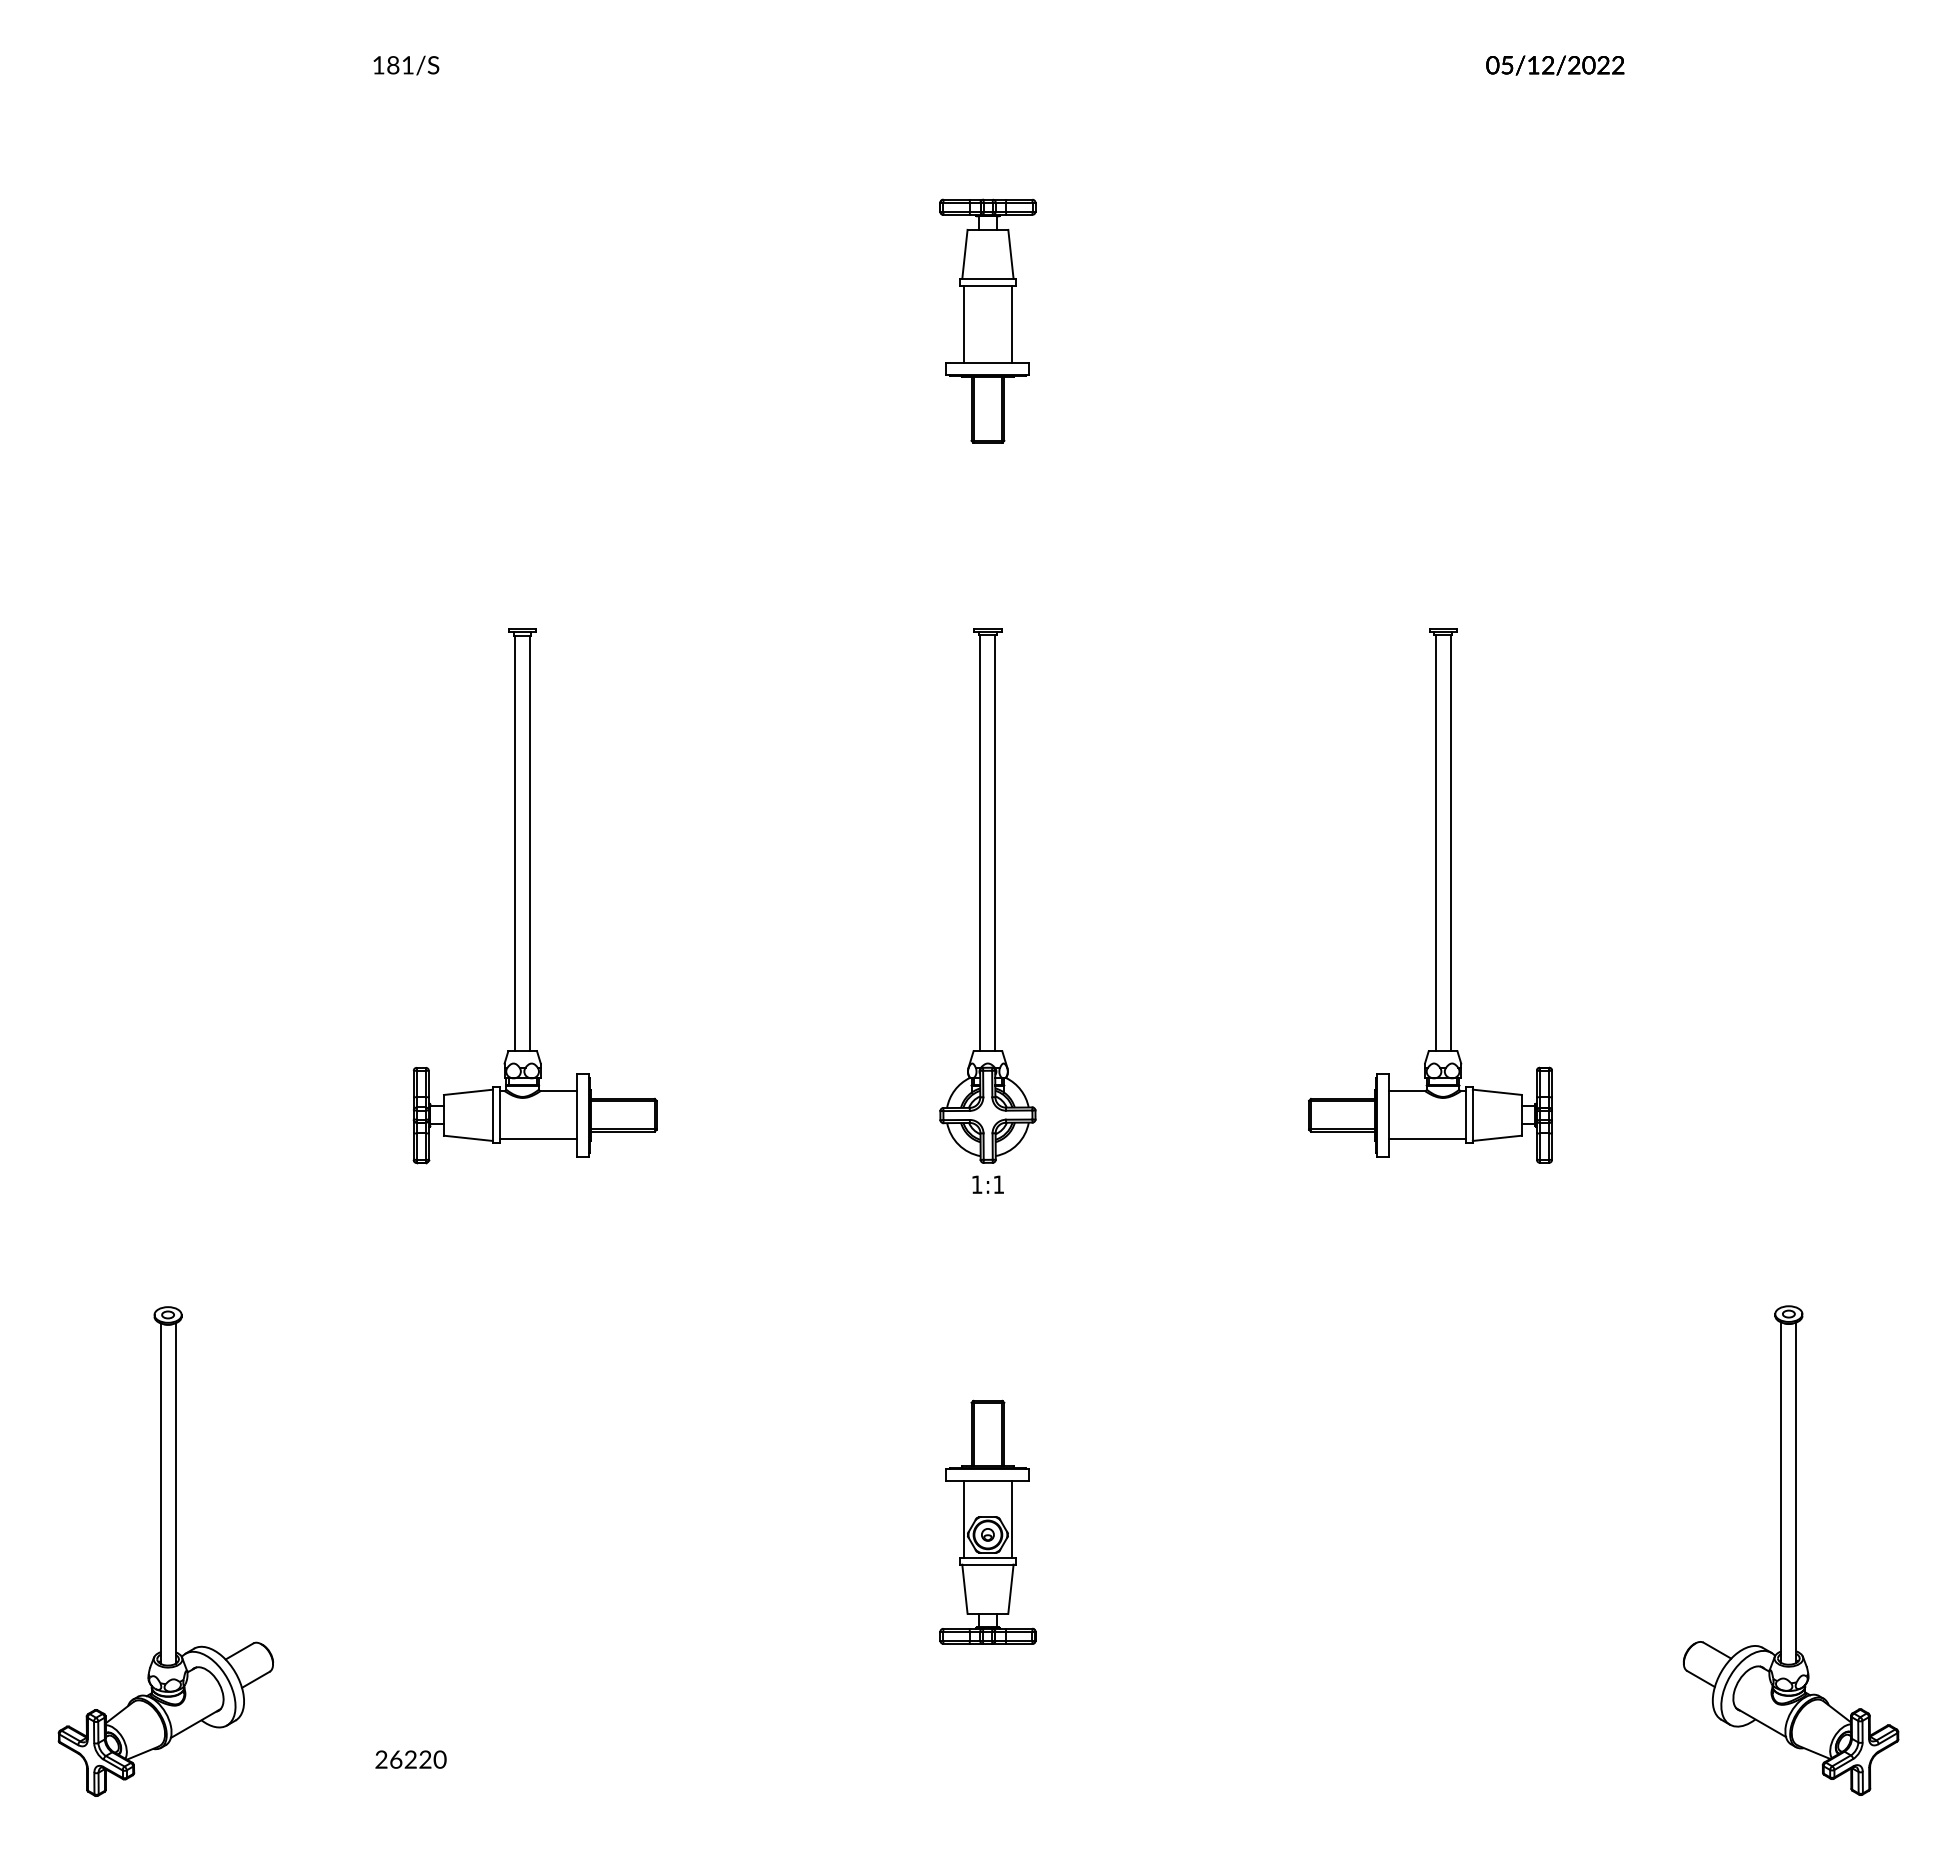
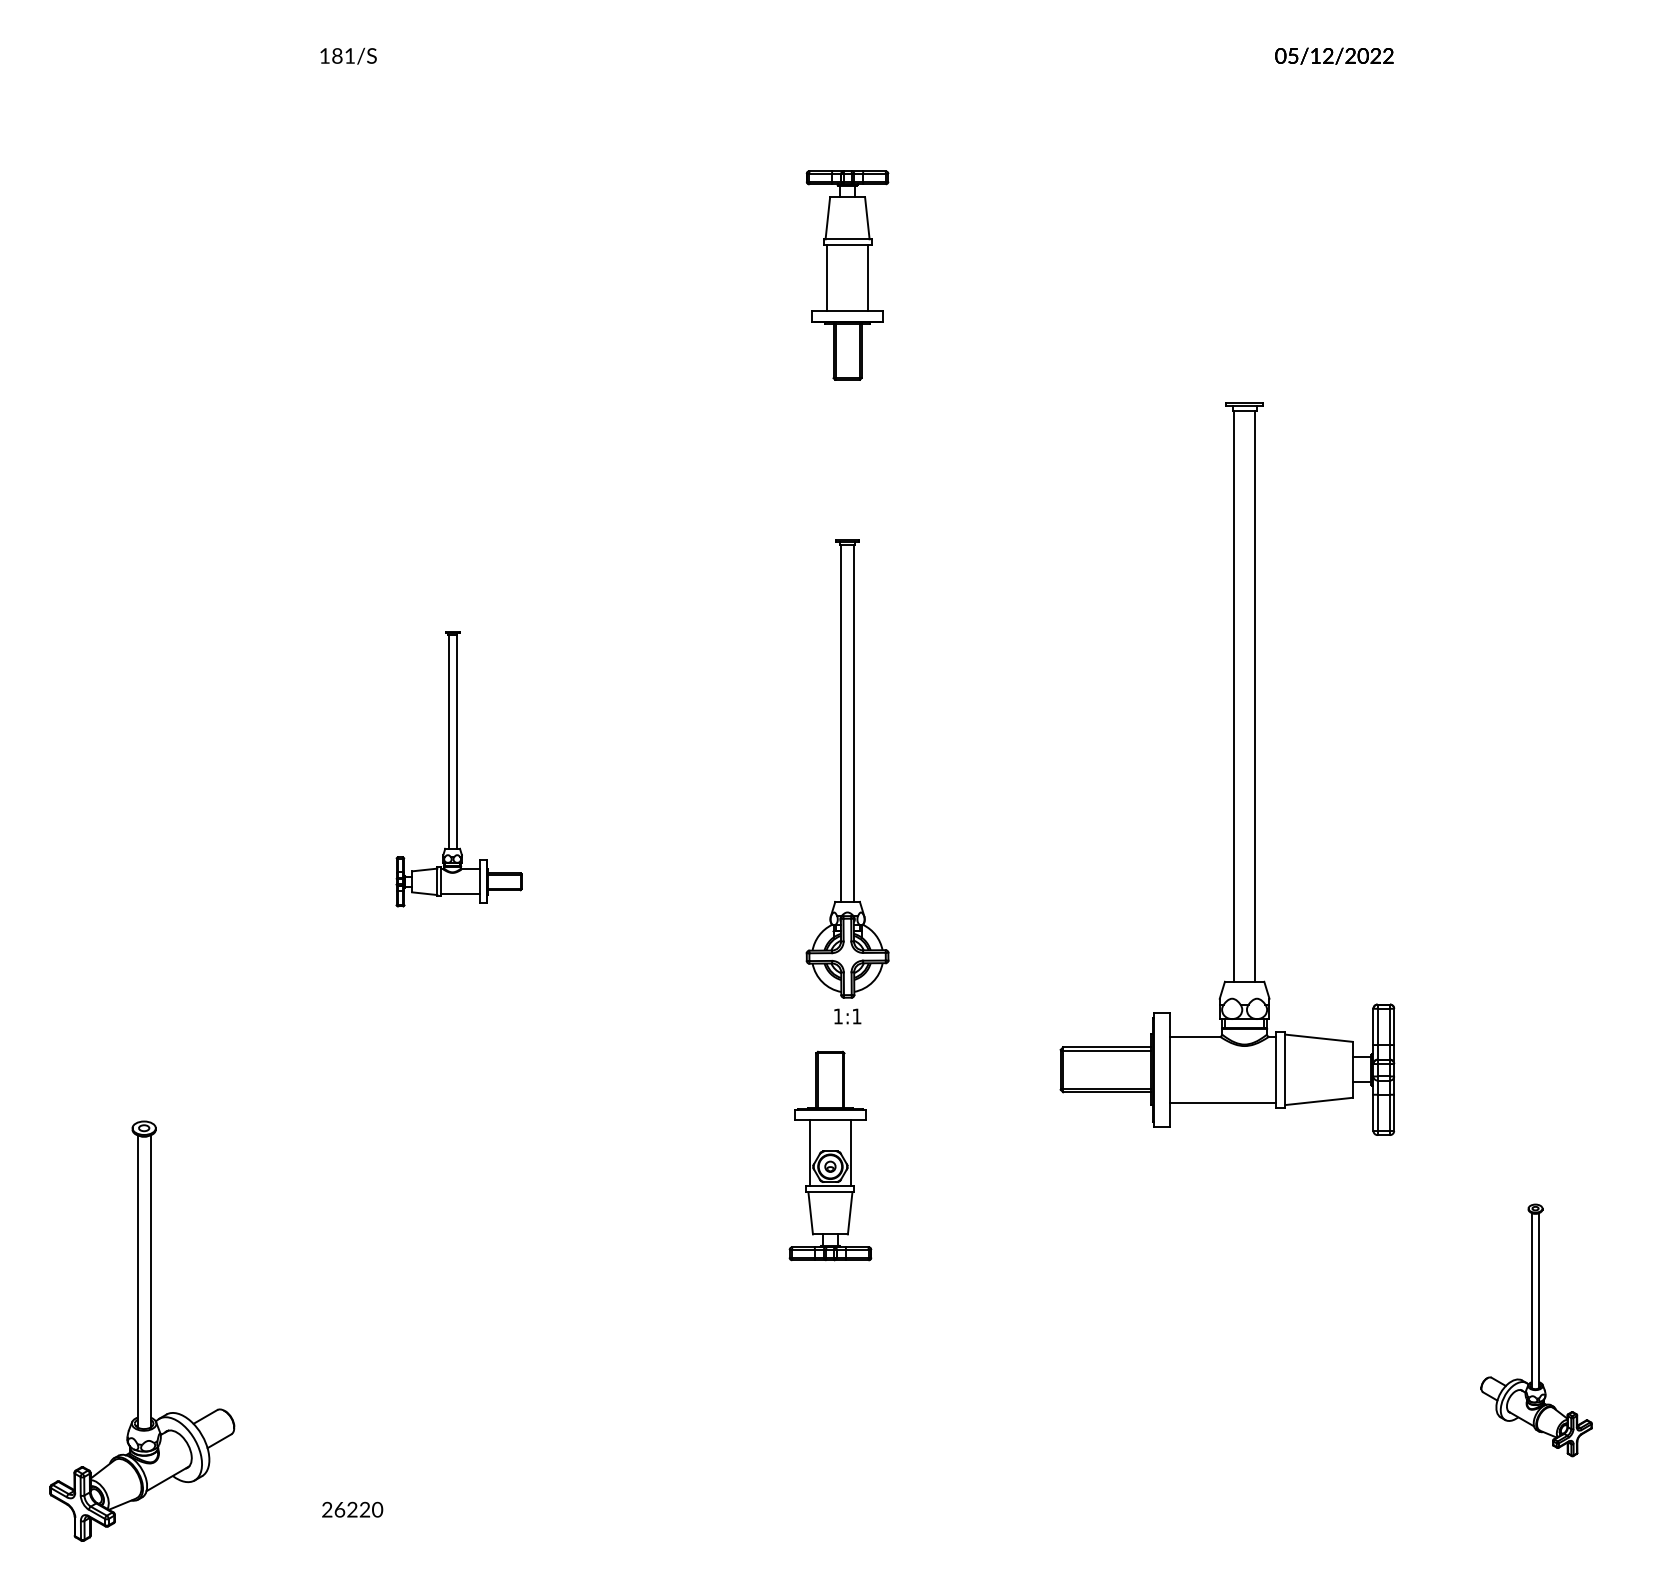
part: (1430, 895) -> (1227, 768), size x1.6
part: (534, 896) -> (458, 769), size x0.6
part: (987, 1521) -> (830, 1155), moved
part: (1790, 1550) -> (1536, 1330), size x0.6

